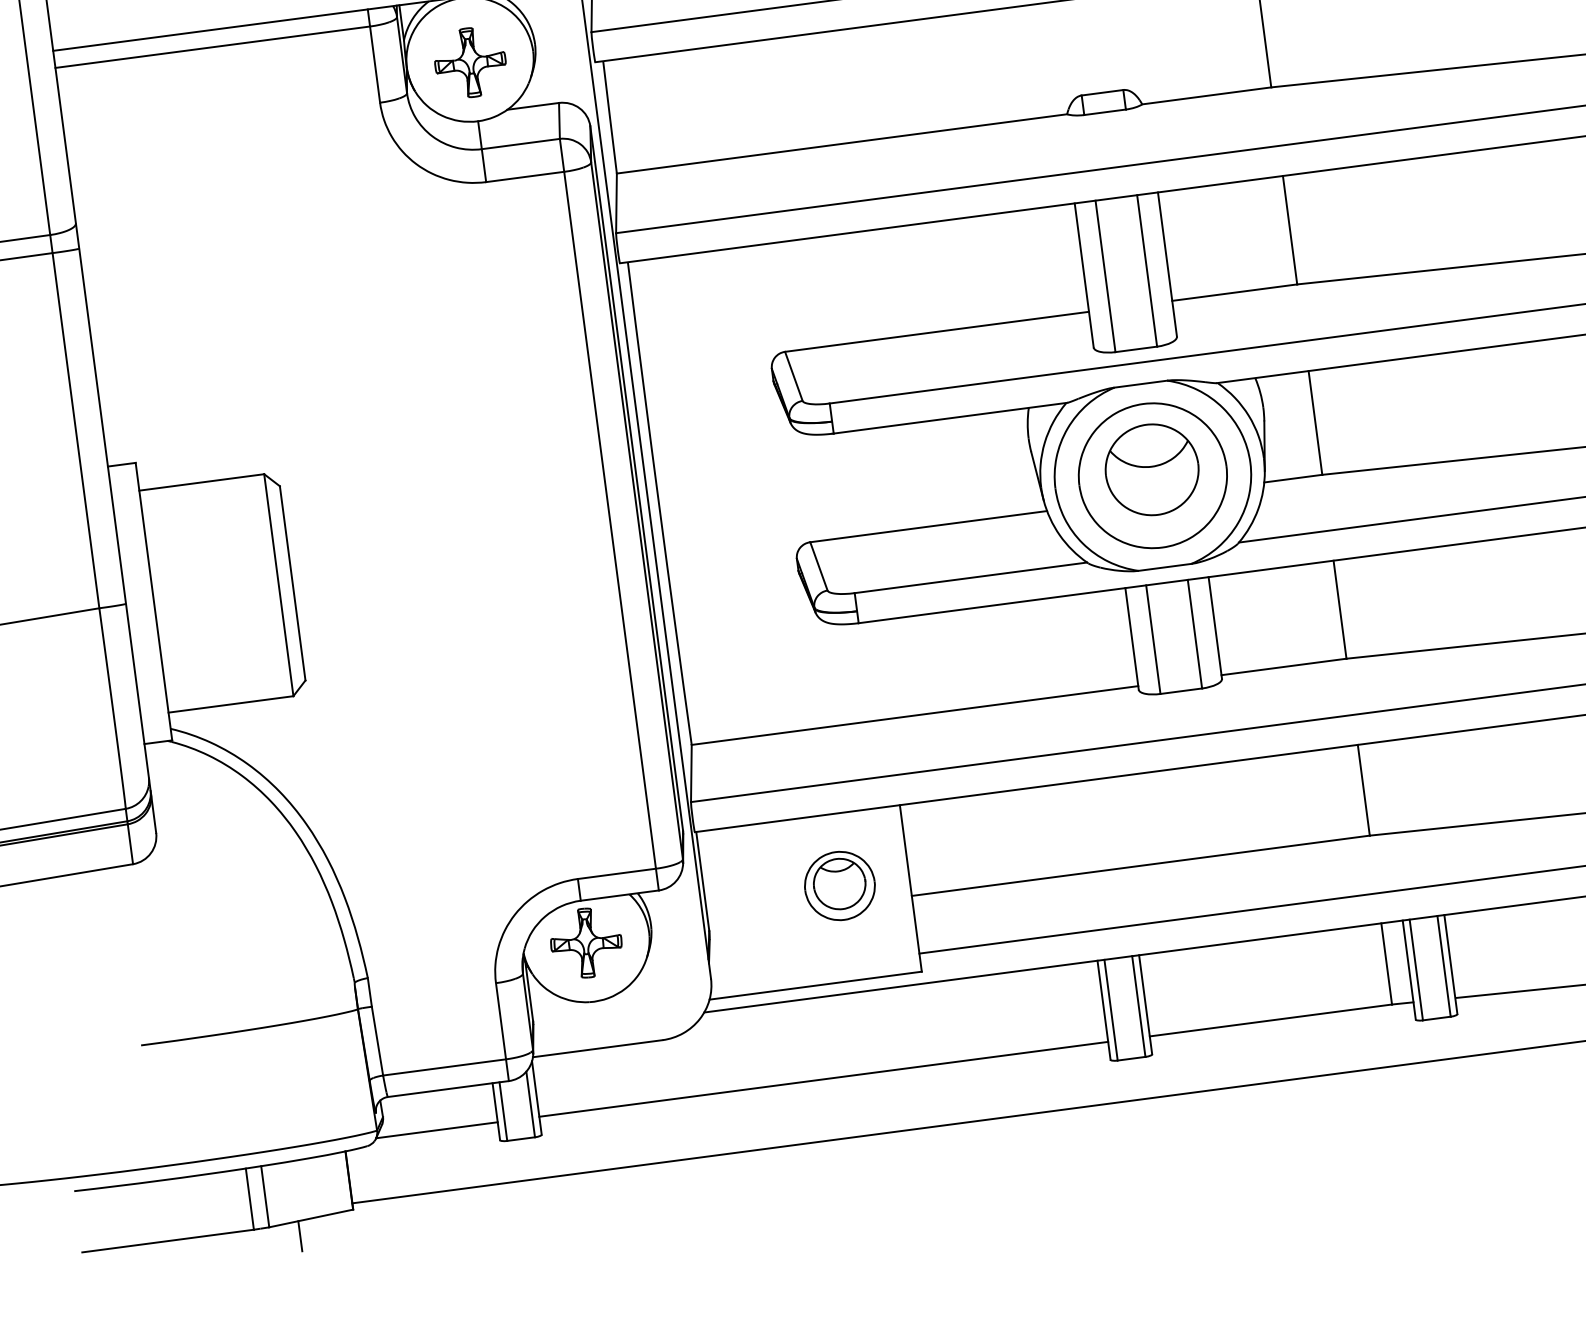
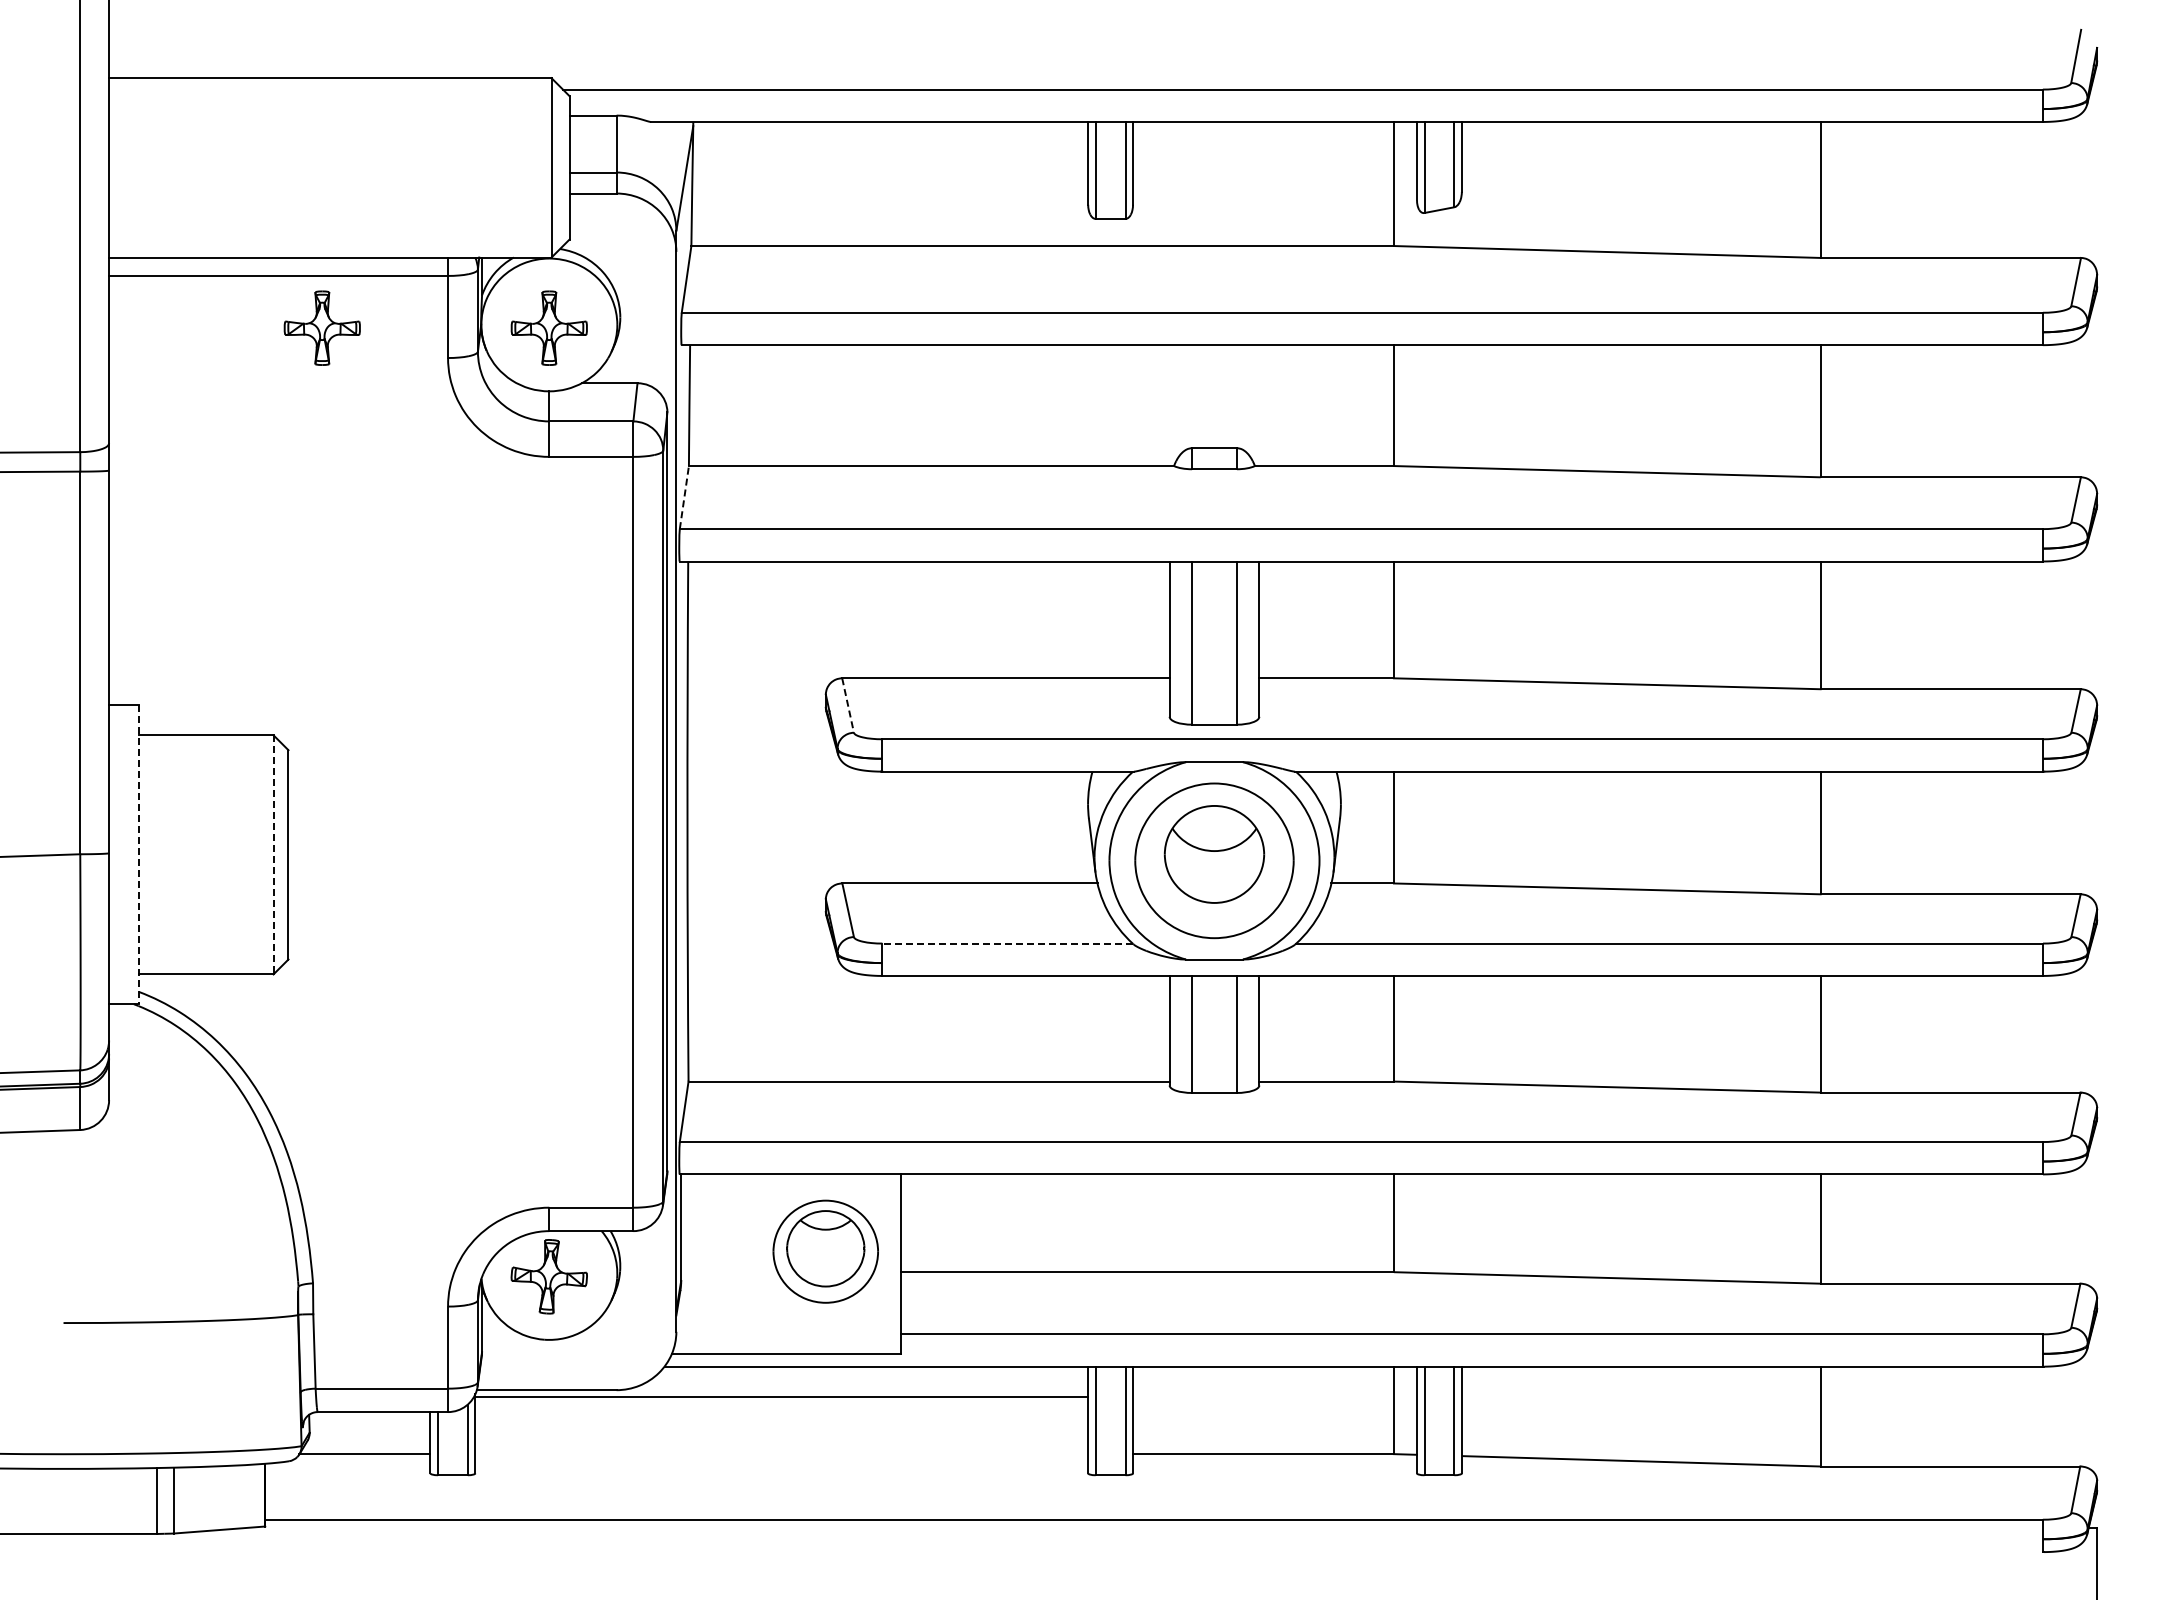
part: (258, 89) -> (321, 327), added
line: (616, 203) -> (684, 497), solid -> dashed
line: (794, 376) -> (848, 705), solid -> dashed
line: (970, 577) -> (1007, 943), solid -> dashed
line: (278, 584) -> (273, 854), solid -> dashed
line: (154, 602) -> (139, 855), solid -> dashed
part: (839, 885) -> (825, 1251), size x1.4
line: (823, 1079) -> (781, 1397), moved
line: (300, 1236) -> (205, 1547), removed

